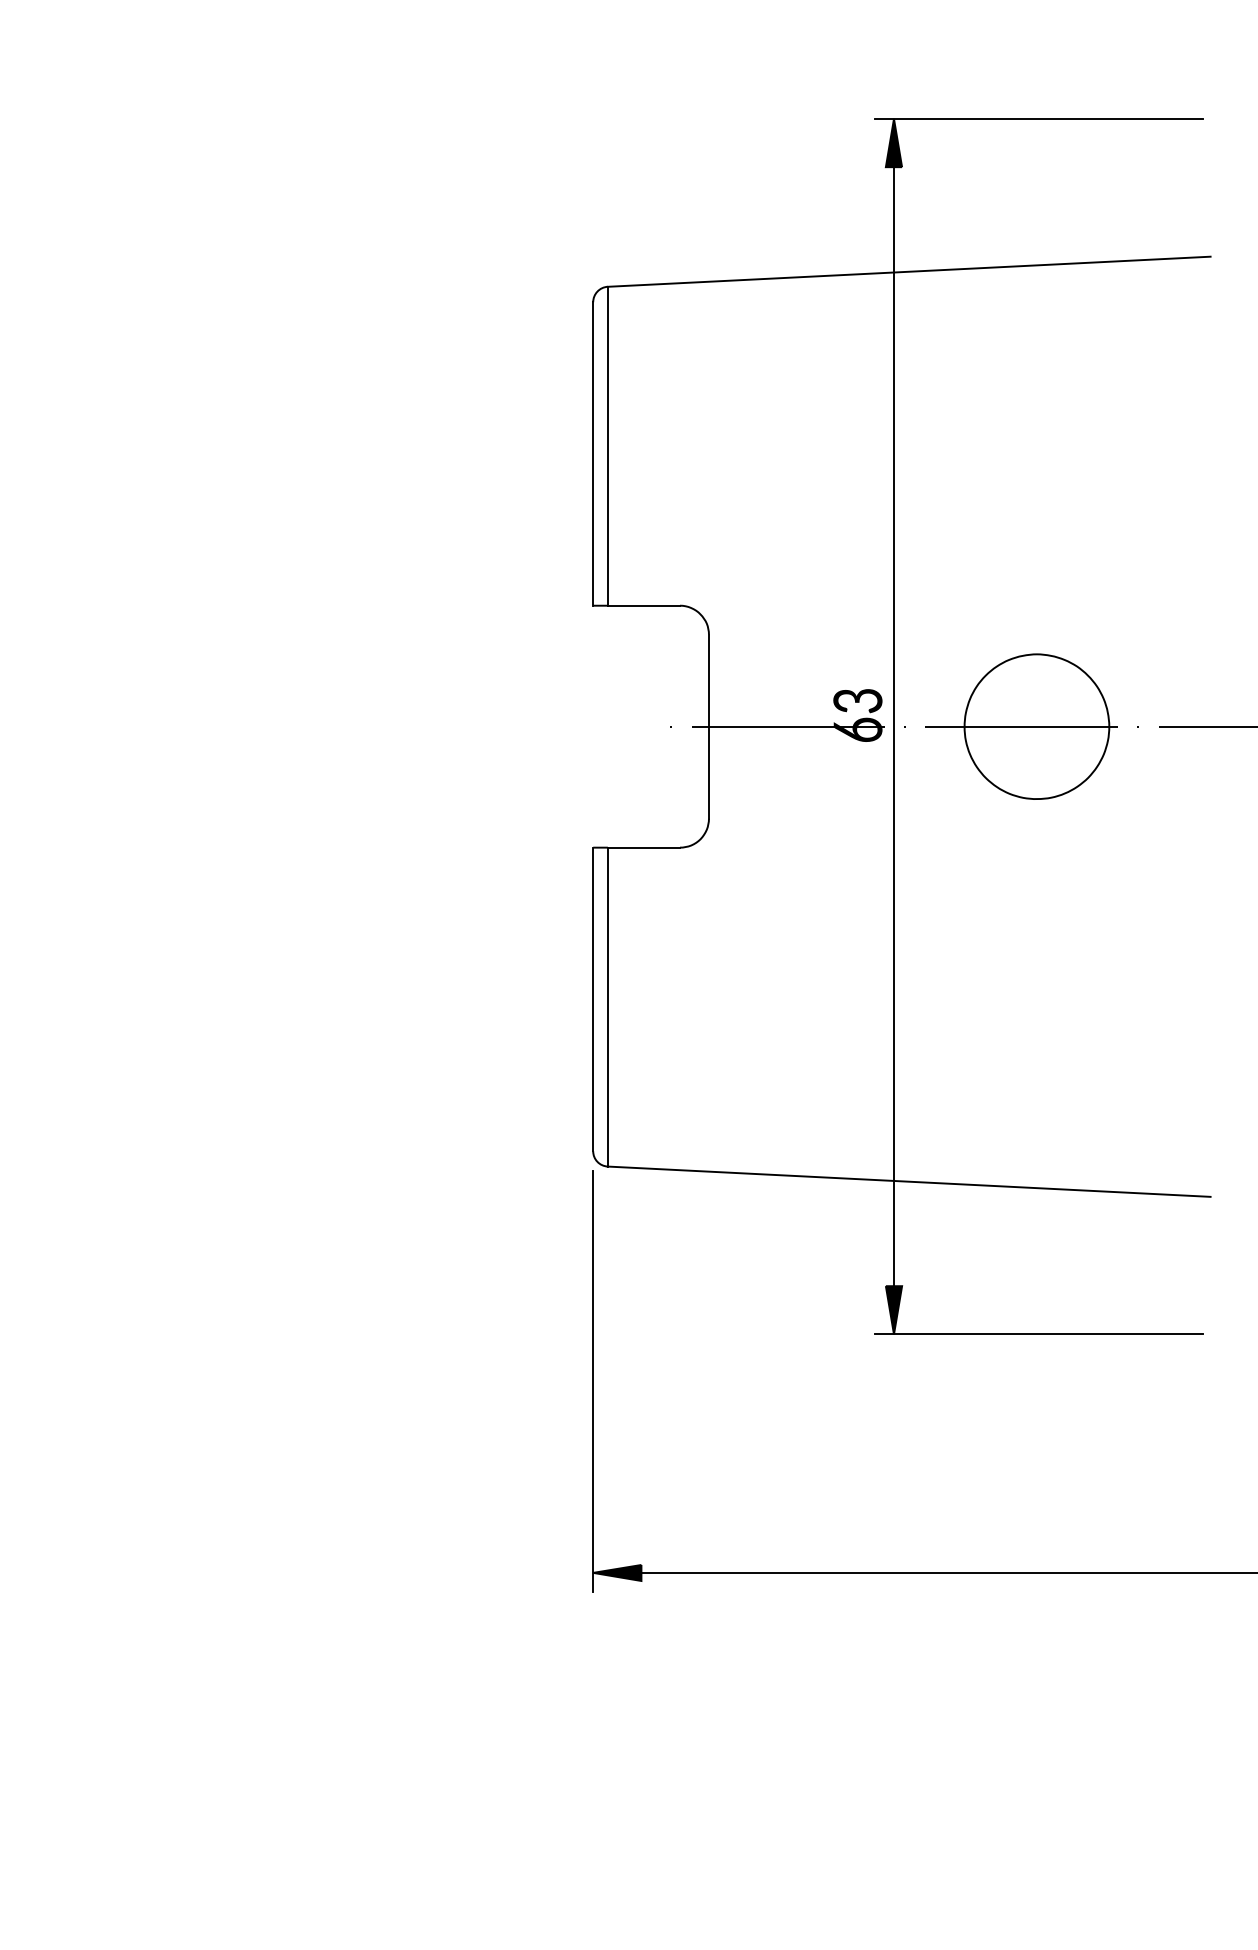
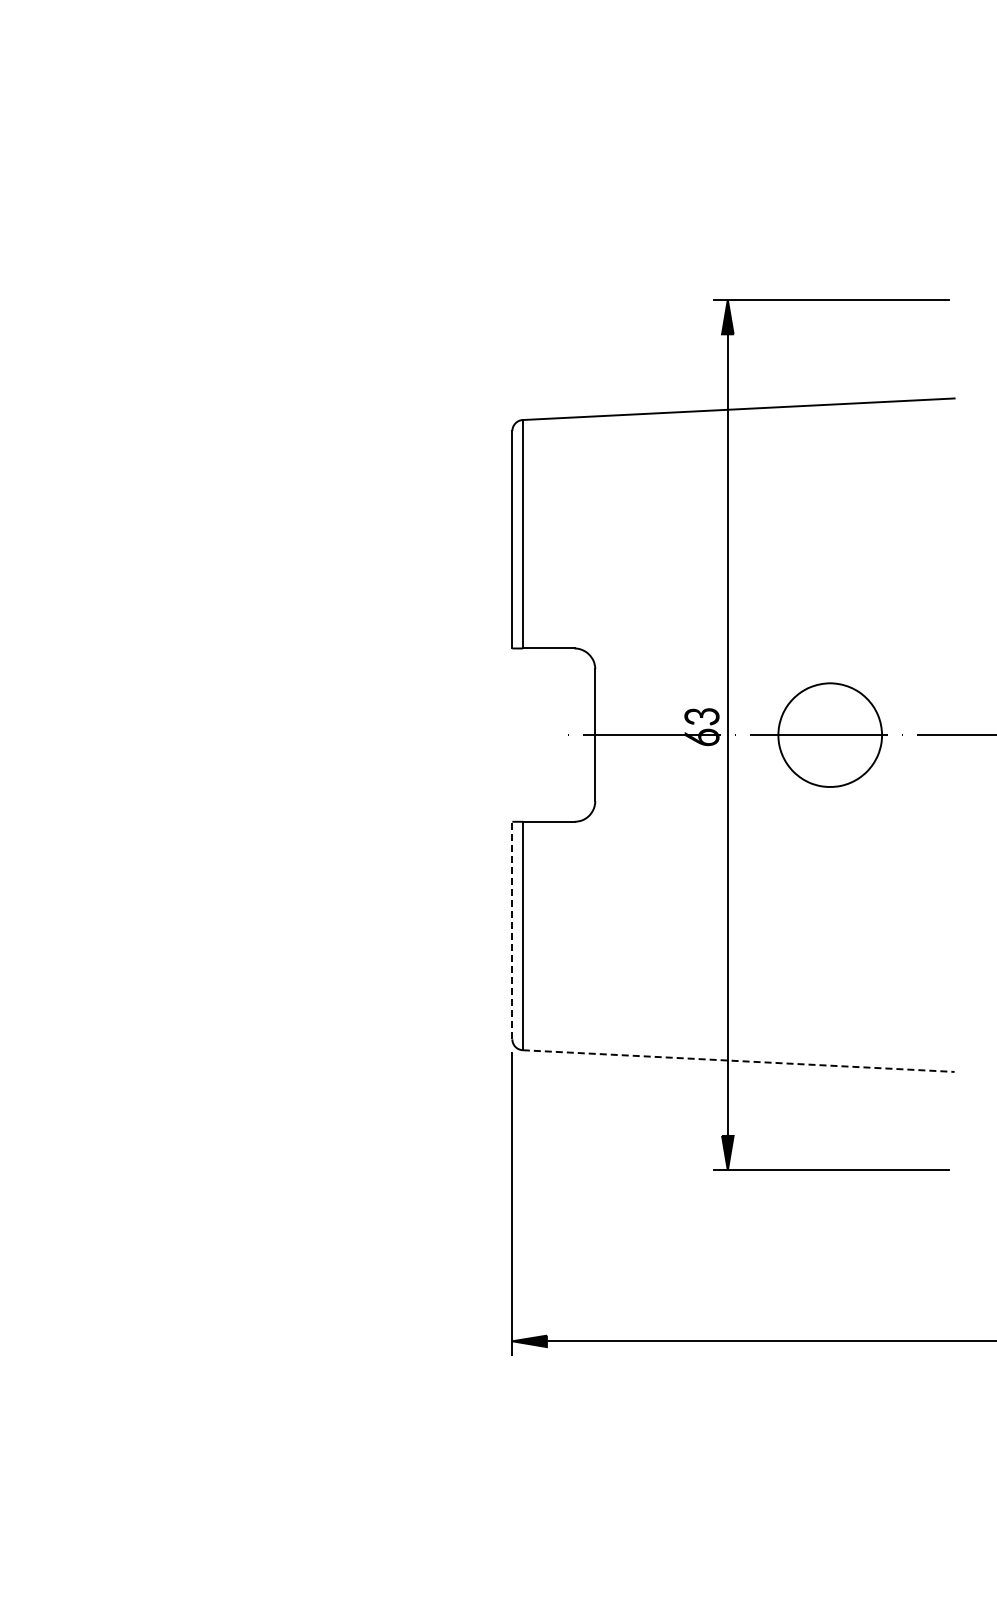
line: (593, 999) -> (512, 930), solid -> dashed
line: (910, 1182) -> (739, 1061), solid -> dashed

